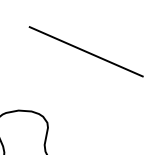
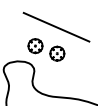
part: (68, 90) -> (46, 49), added

